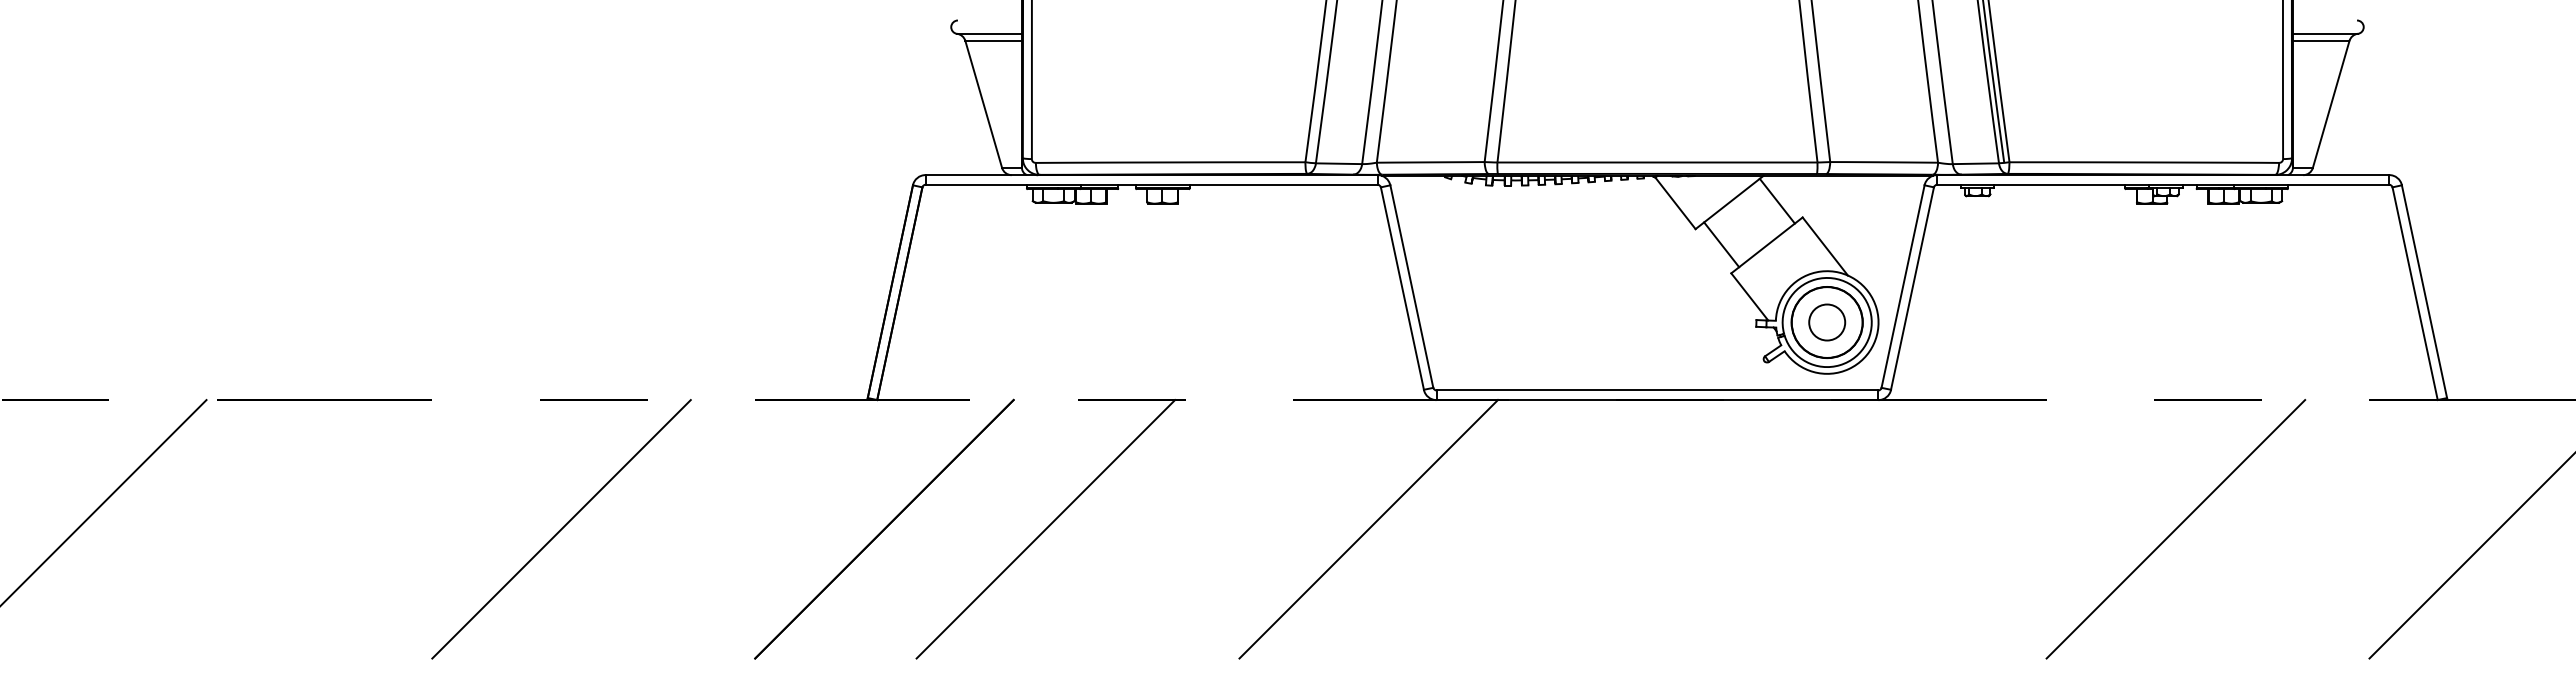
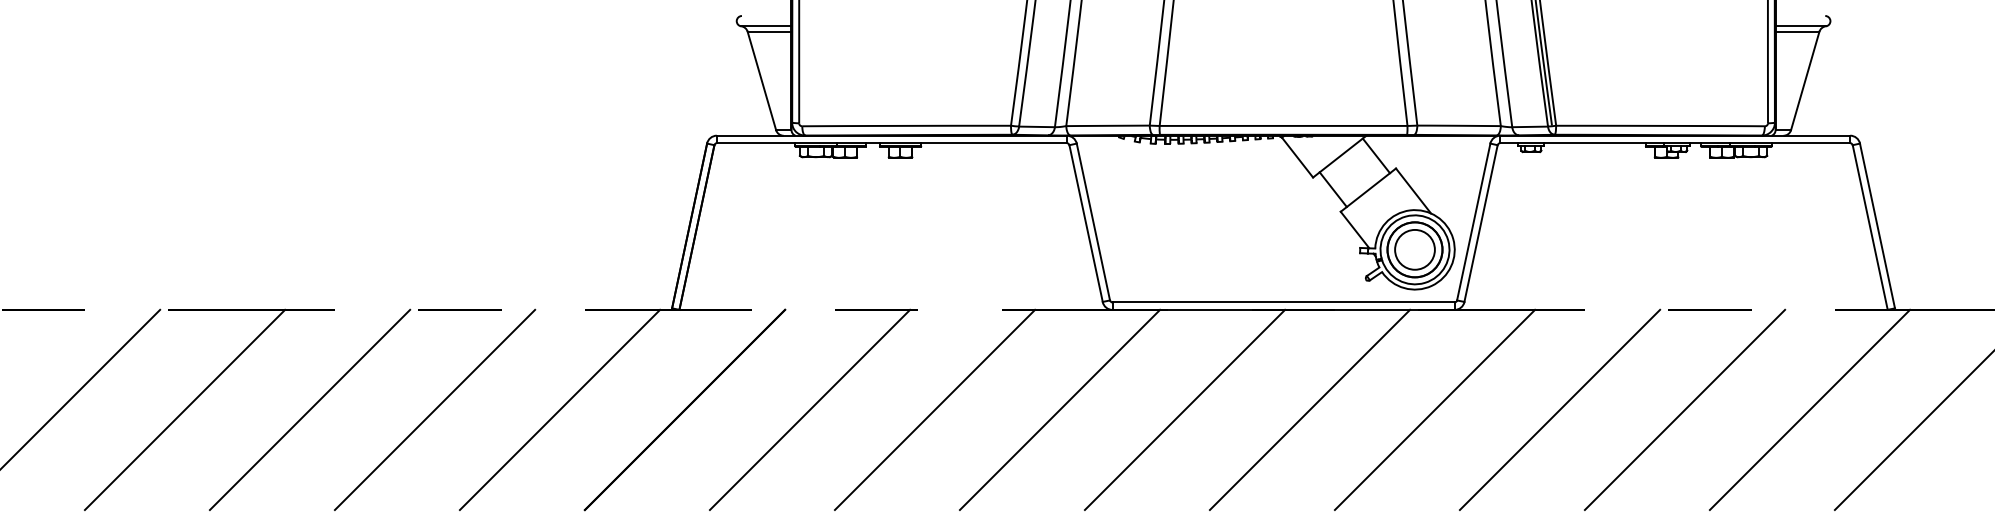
circle: (1826, 322) -> (1414, 249), size x1.43
line: (238, 529) -> (184, 410), added
line: (399, 529) -> (309, 410), added
line: (722, 529) -> (559, 410), added
line: (1207, 529) -> (935, 410), added
line: (1529, 529) -> (1184, 410), added
line: (1691, 529) -> (1309, 410), added
line: (1852, 529) -> (1434, 410), added
line: (2014, 529) -> (1560, 410), added
line: (2337, 529) -> (1810, 410), added

